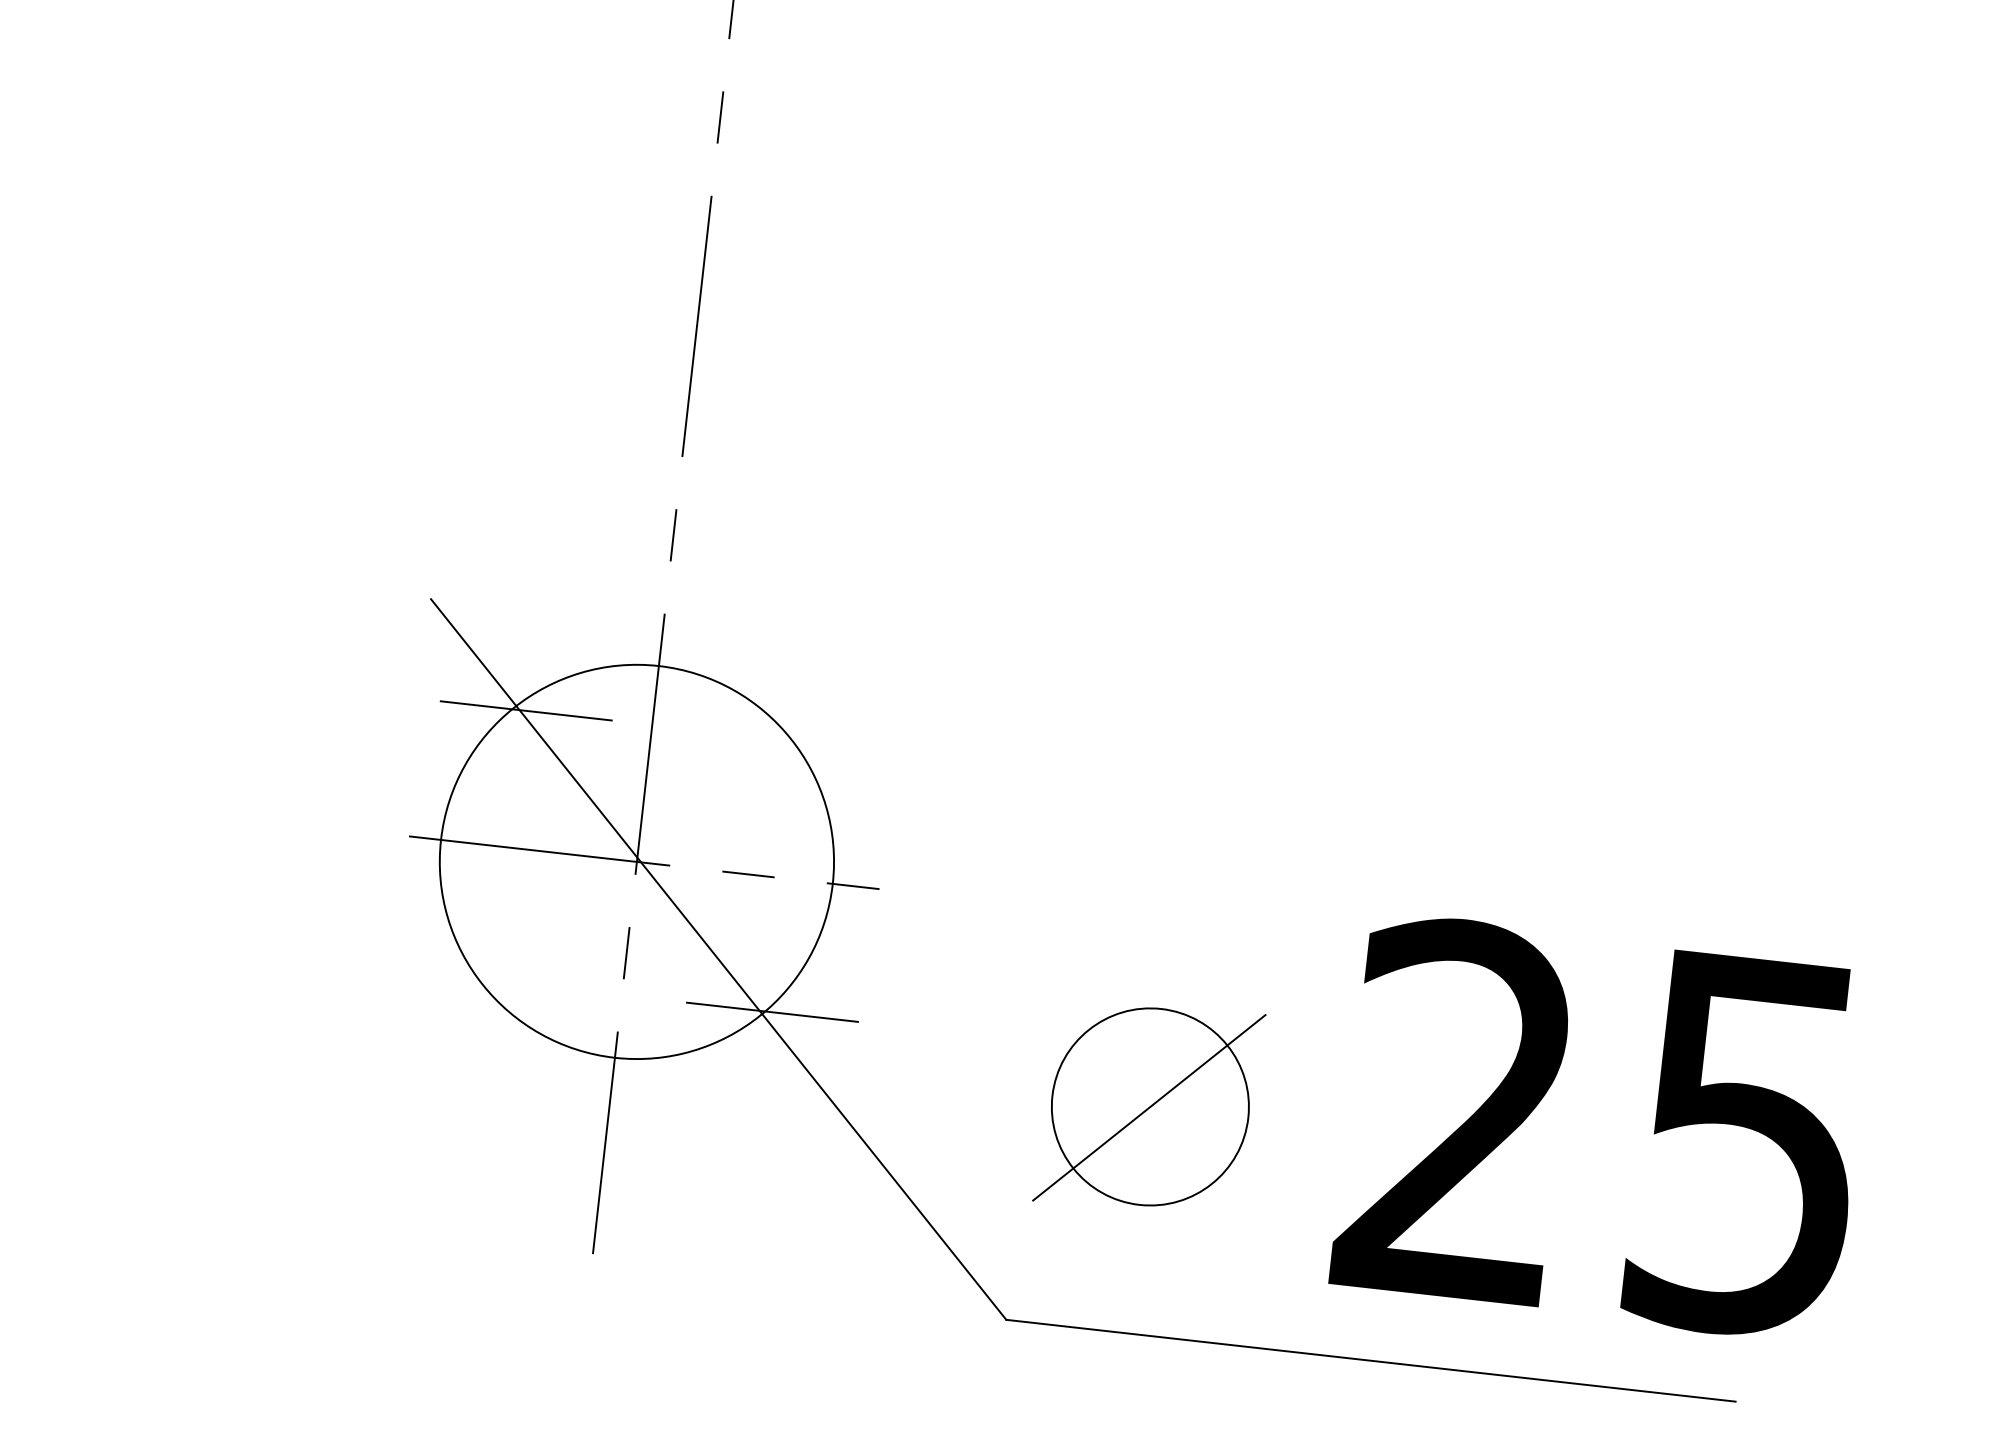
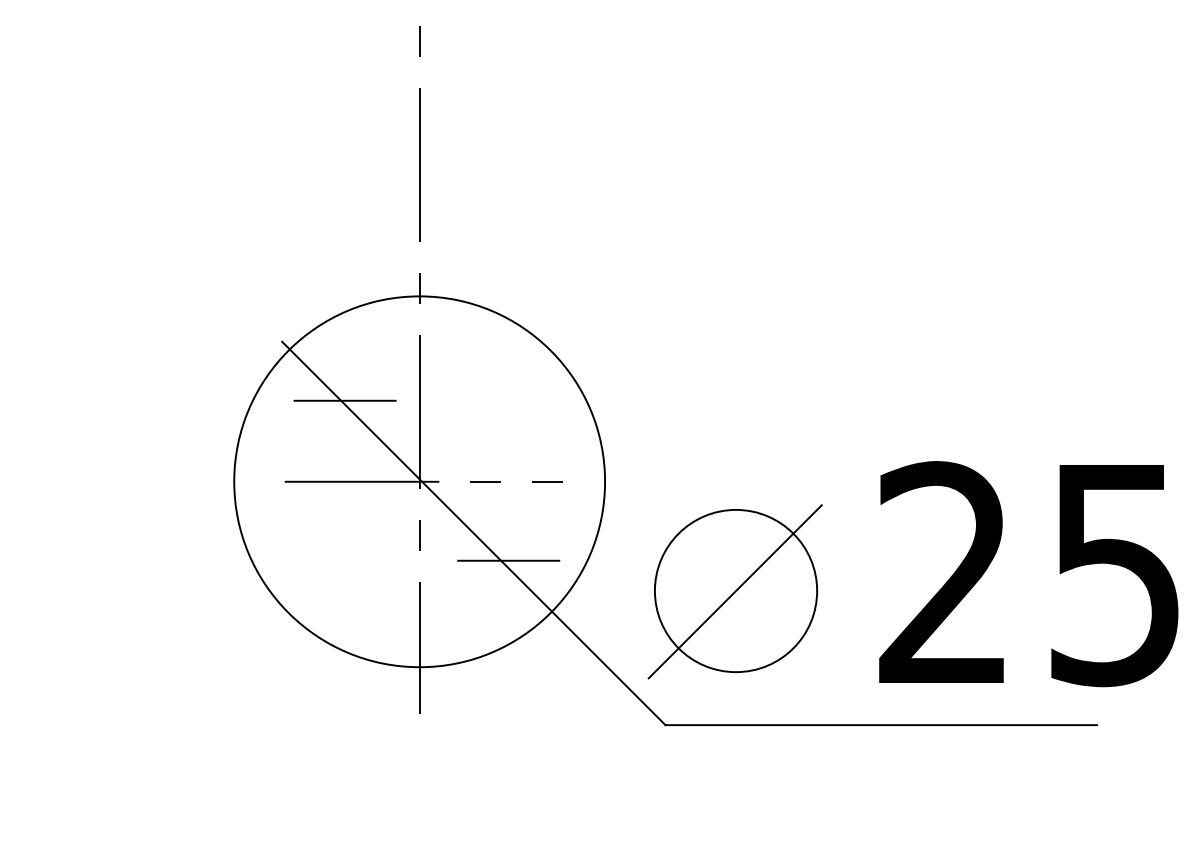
circle: (636, 861) -> (419, 481), size x1.6
part: (1148, 1107) -> (734, 591), size x1.4
text: (1601, 1128) -> (1028, 574), moved

